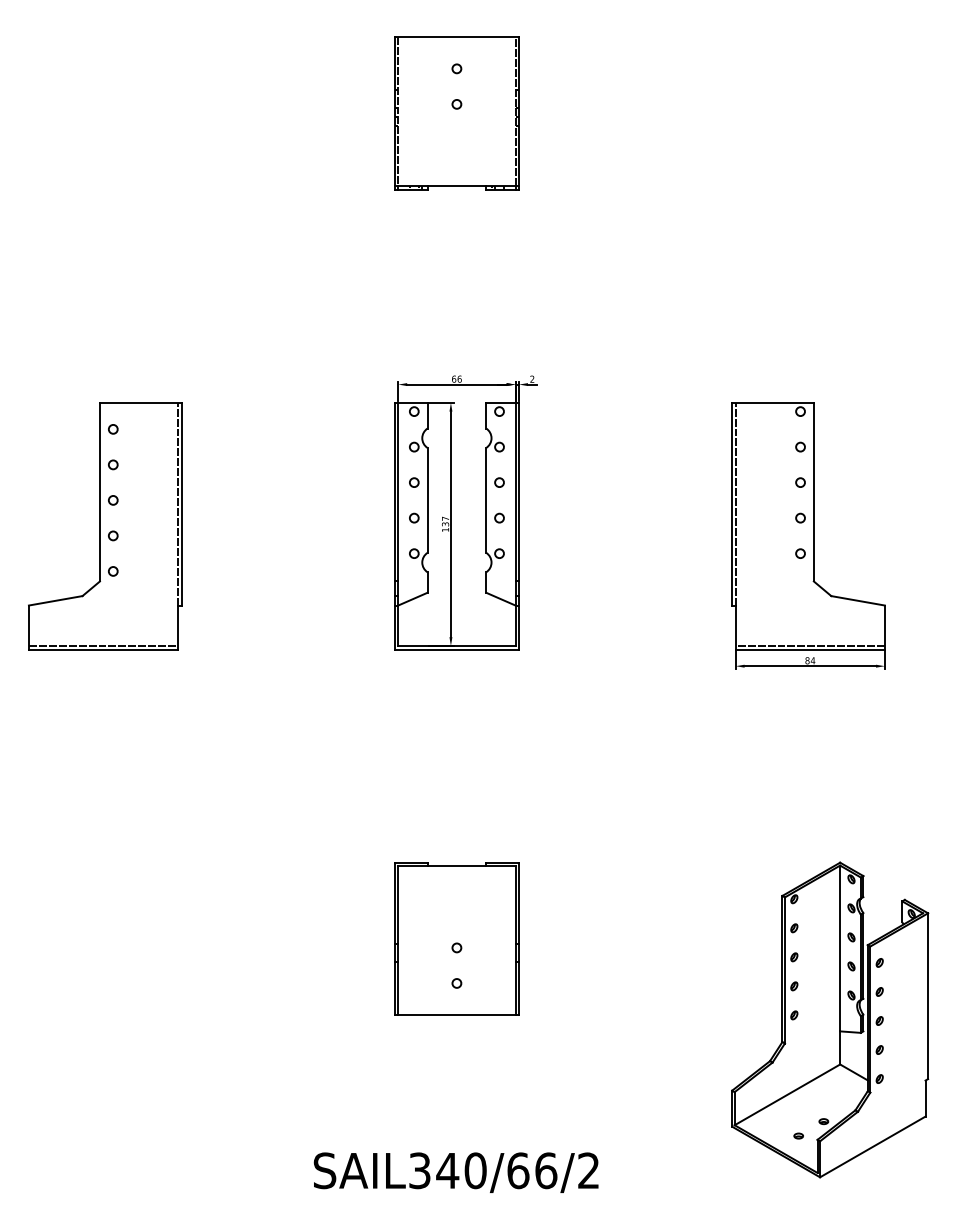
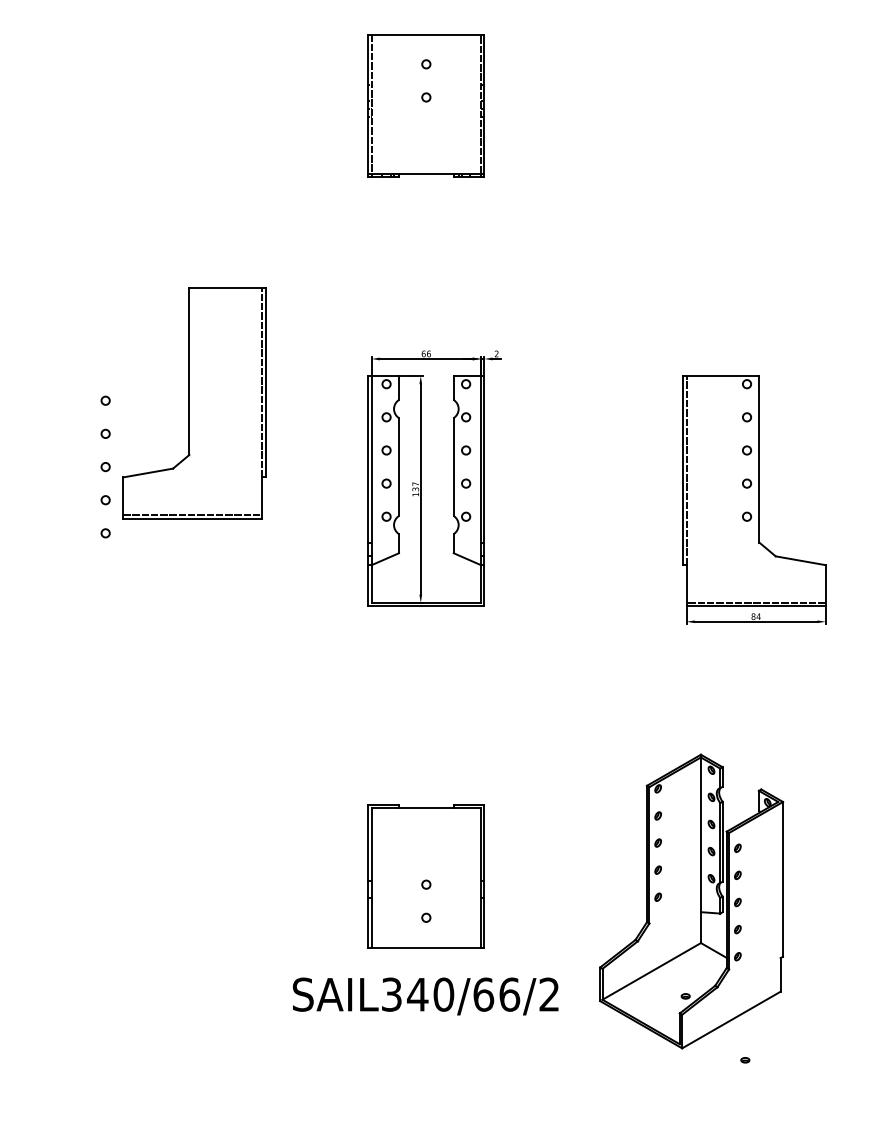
part: (105, 526) -> (194, 403), moved
part: (830, 1019) -> (691, 901), moved
text: (455, 1172) -> (425, 996), moved

